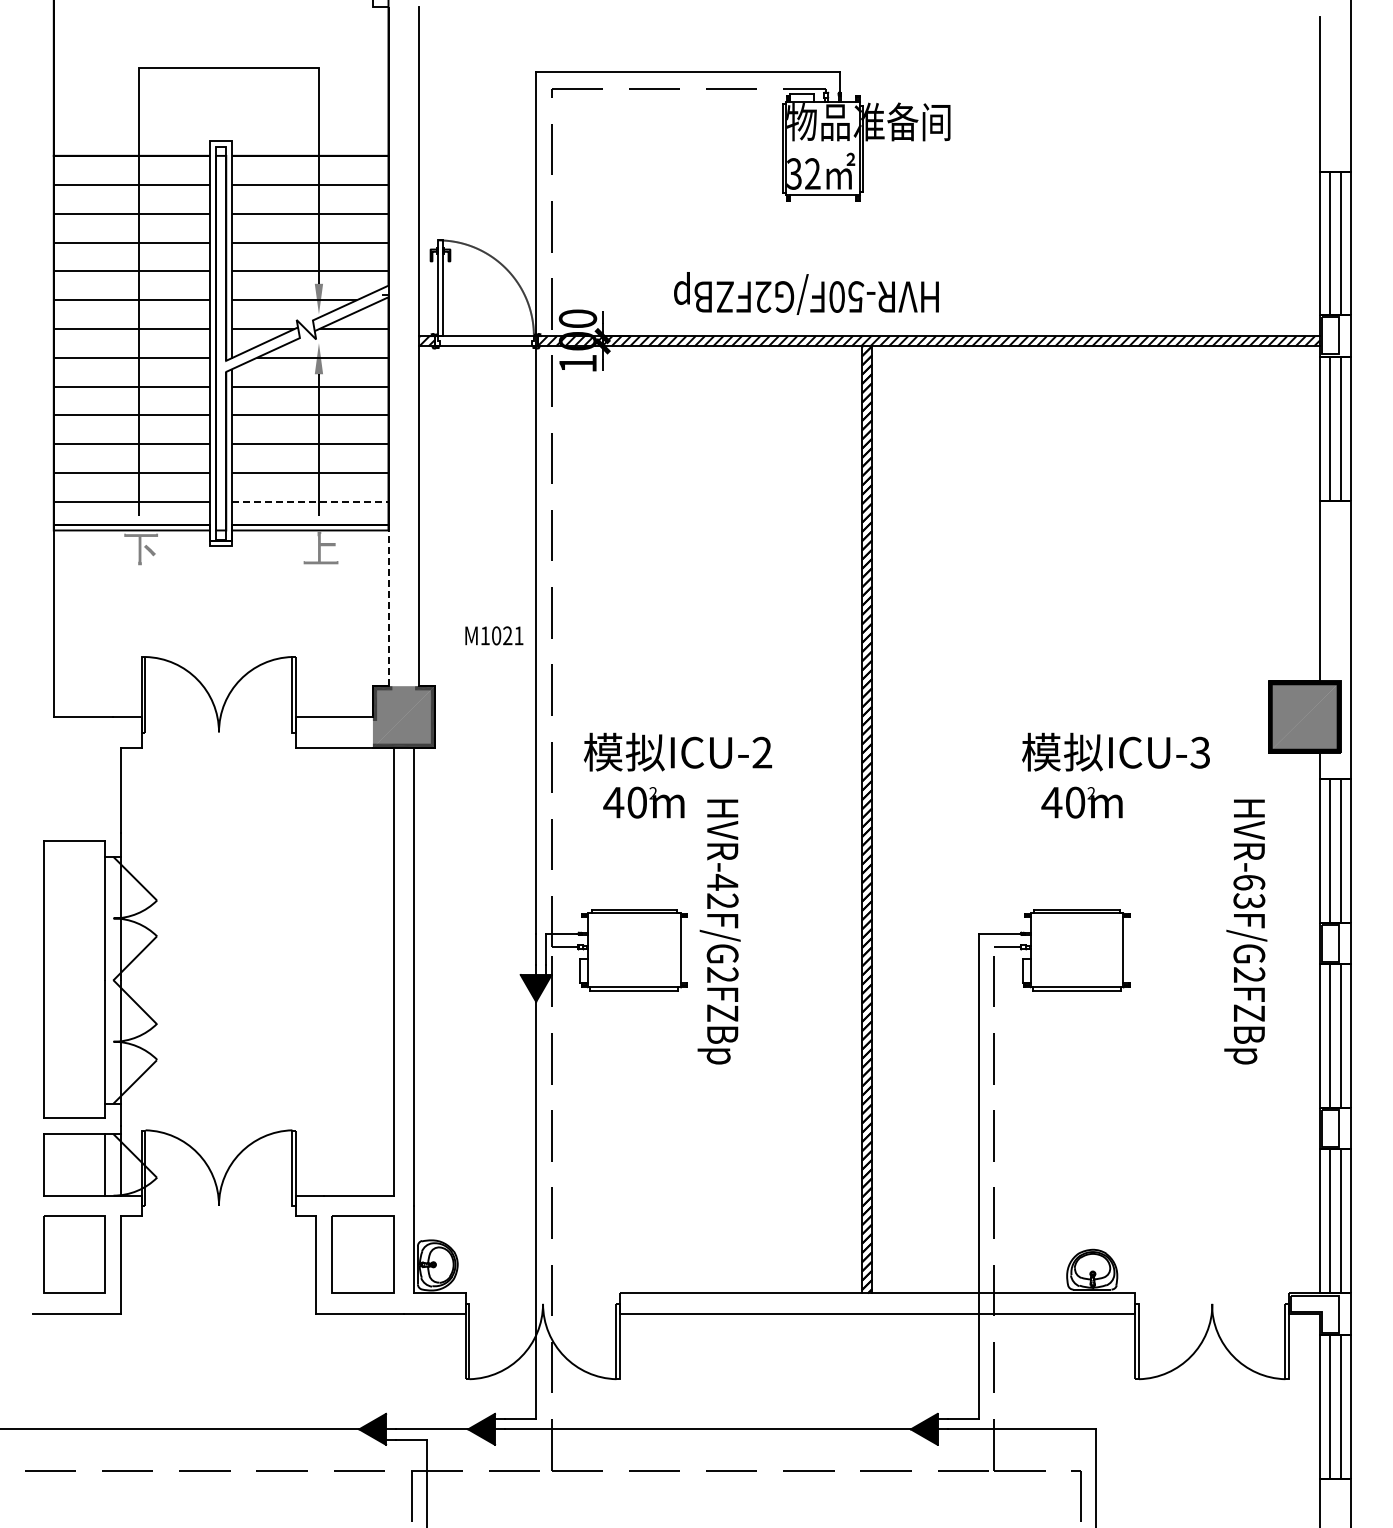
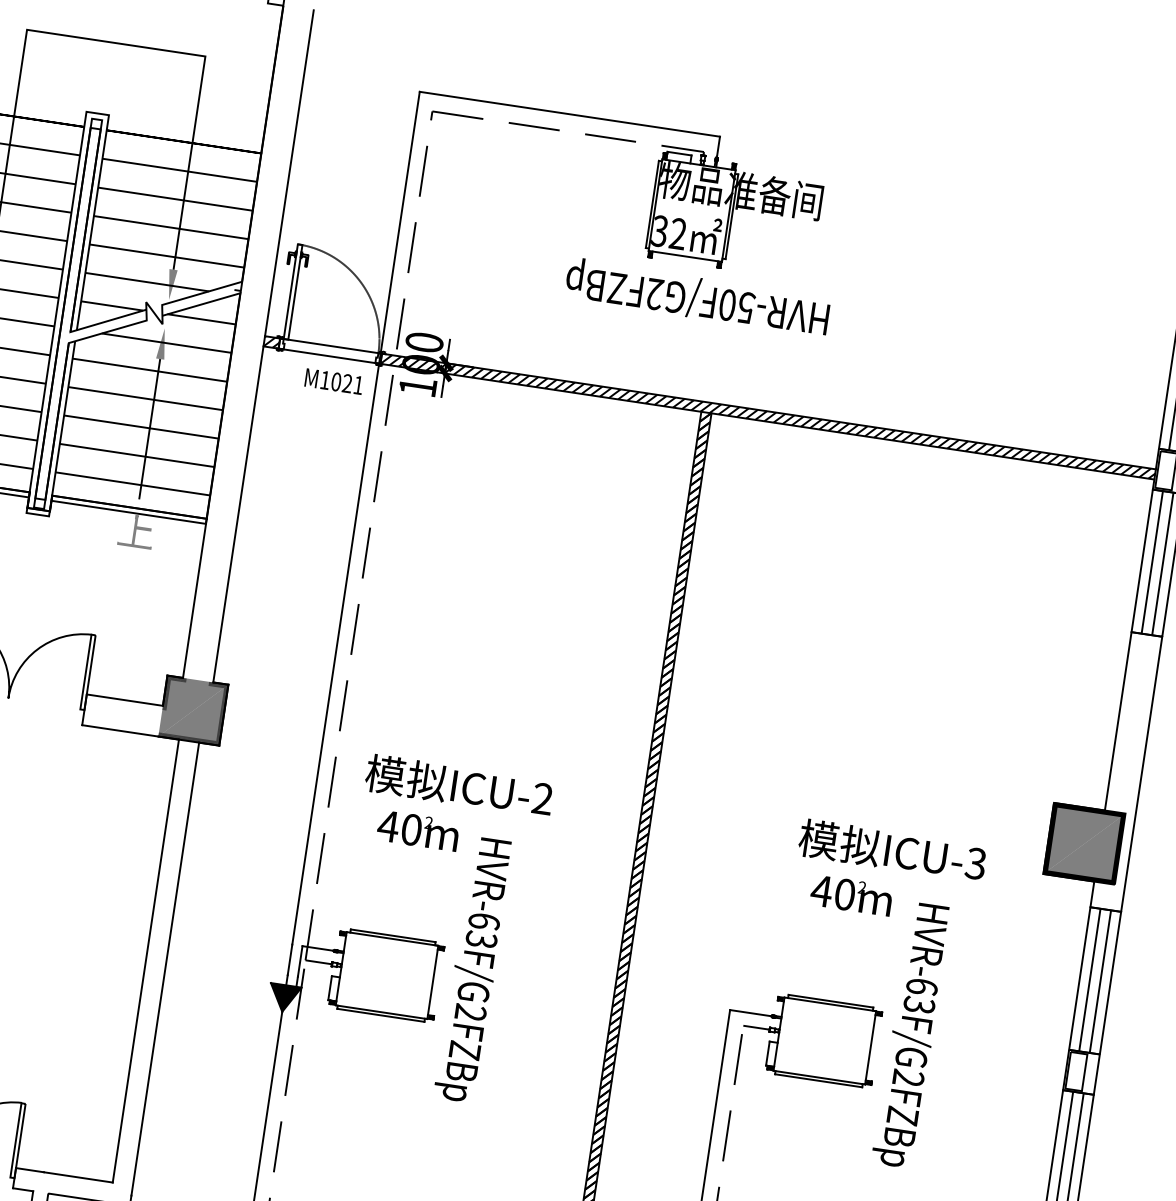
text: (806, 293) -> (697, 297), moved
line: (310, 501) -> (133, 483), dashed -> solid
line: (388, 605) -> (194, 598), dashed -> solid
text: (494, 635) -> (334, 381), moved
text: (722, 891) -> (482, 930), HVR-42F/G2FZBp -> HVR-63F/G2FZBp
text: (1245, 931) -> (911, 1034), moved

